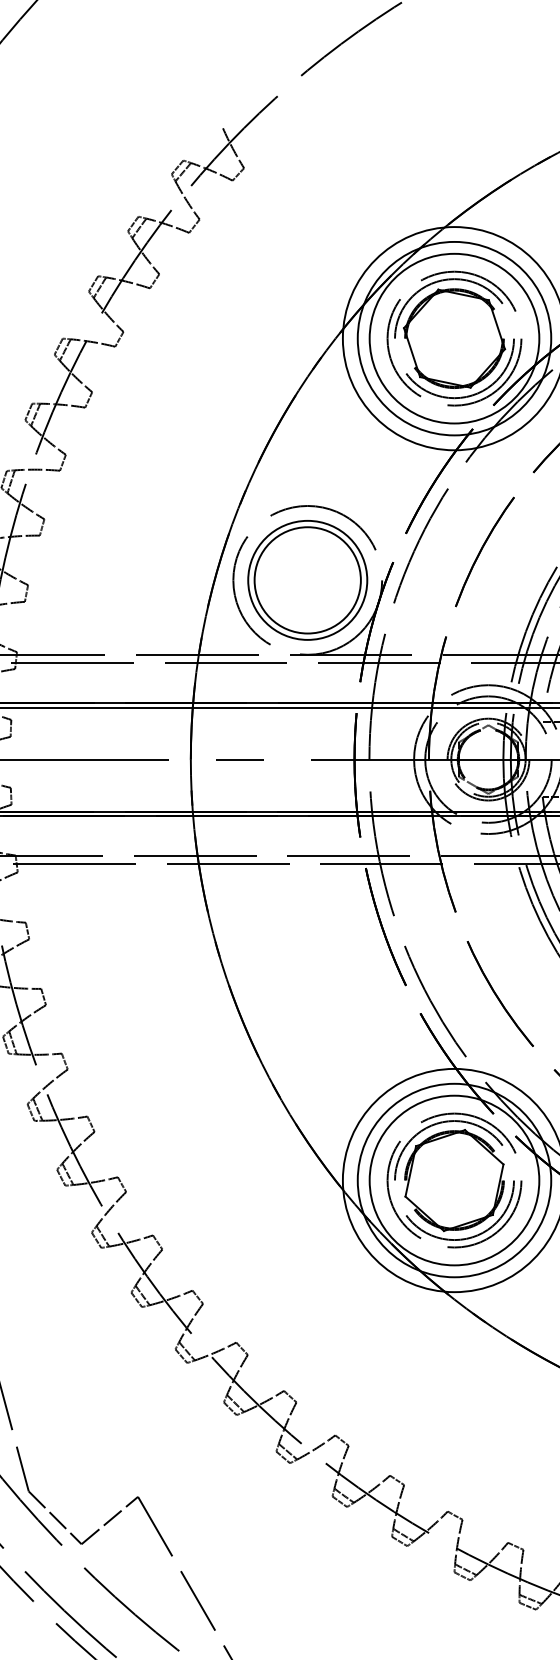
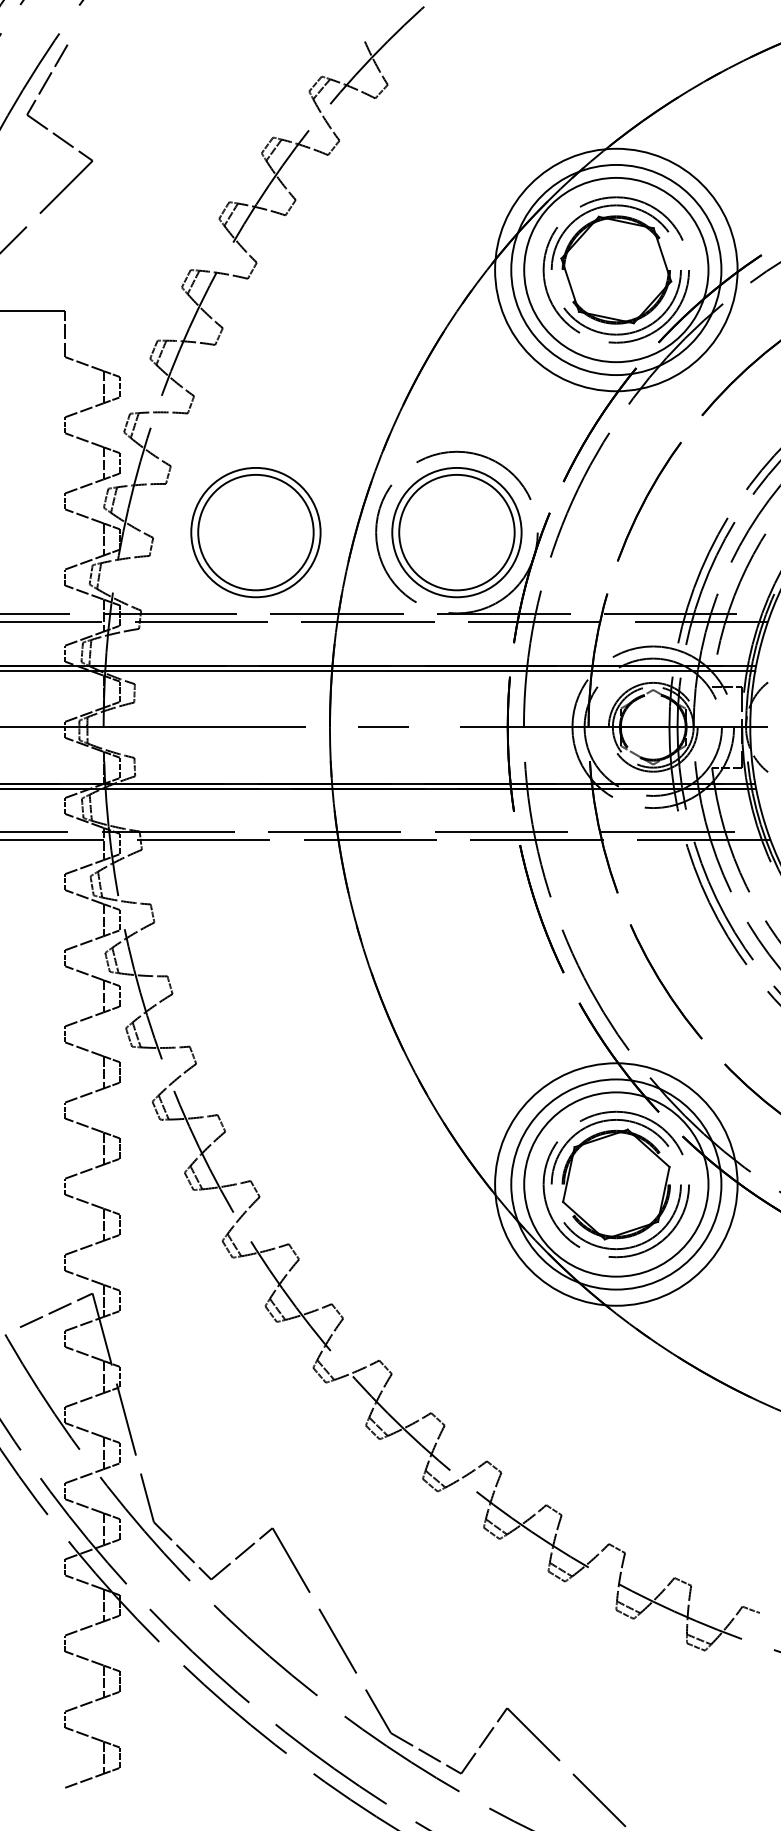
part: (122, 580) -> (255, 532), added

